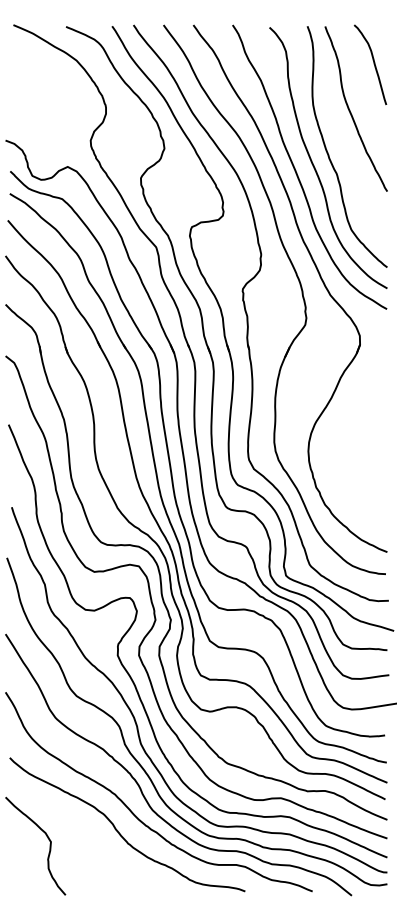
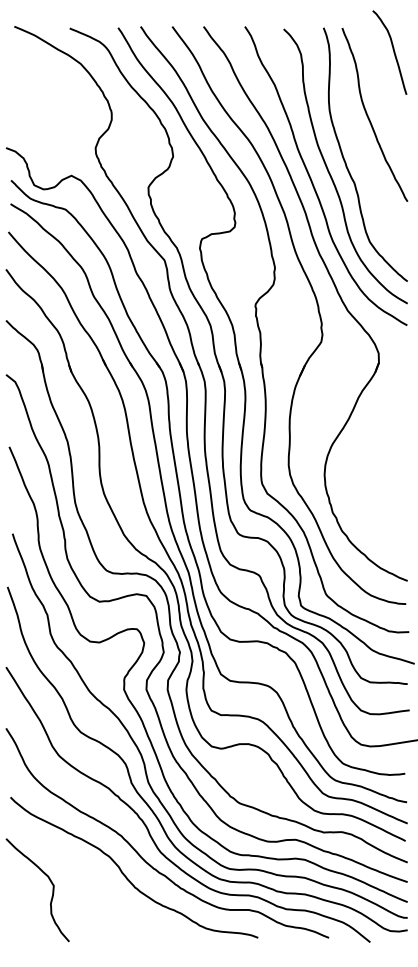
curve: (373, 64) -> (393, 52), moved

